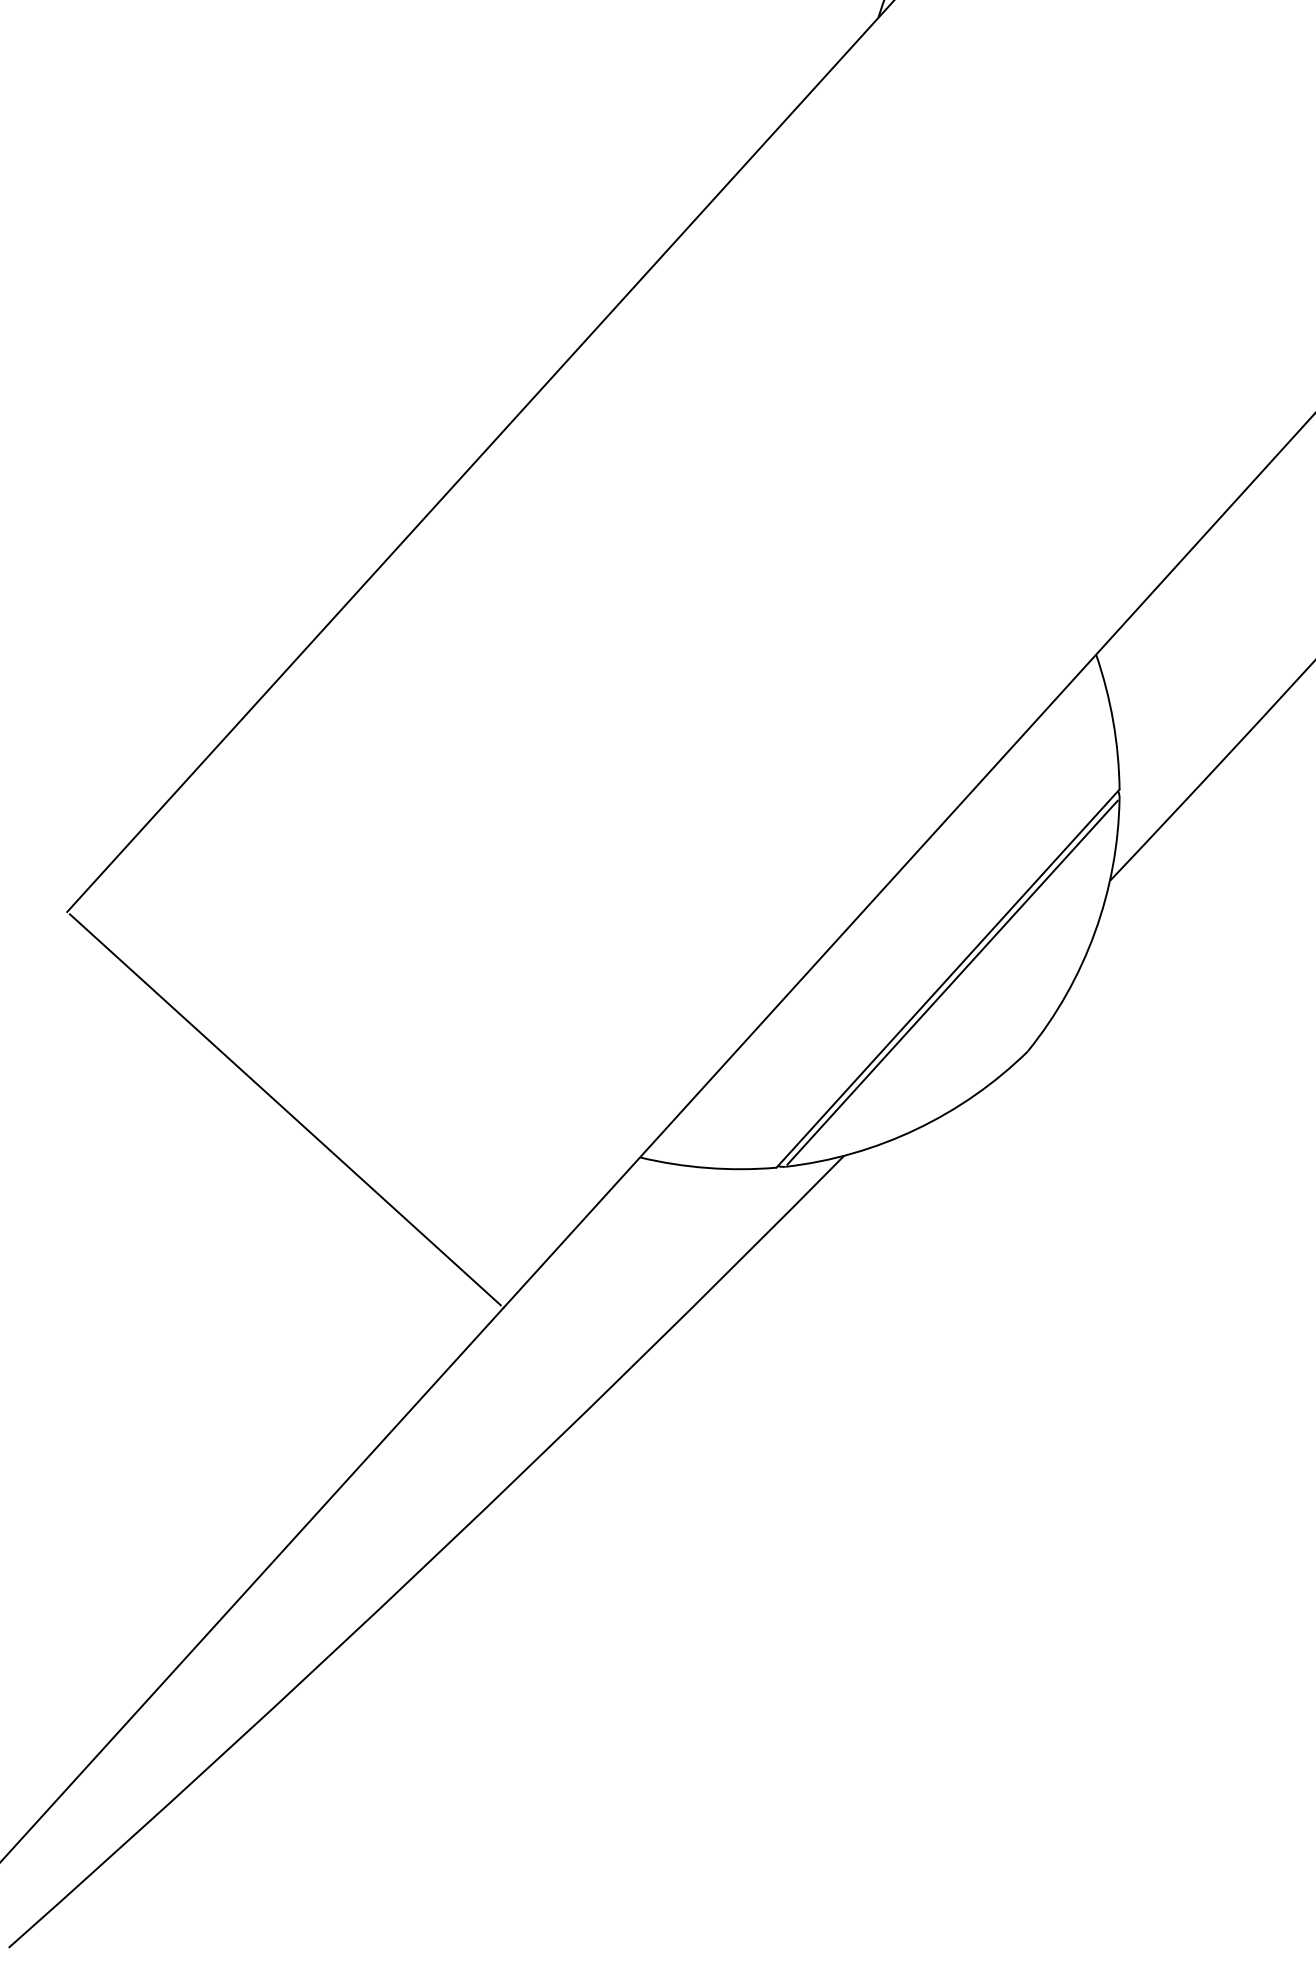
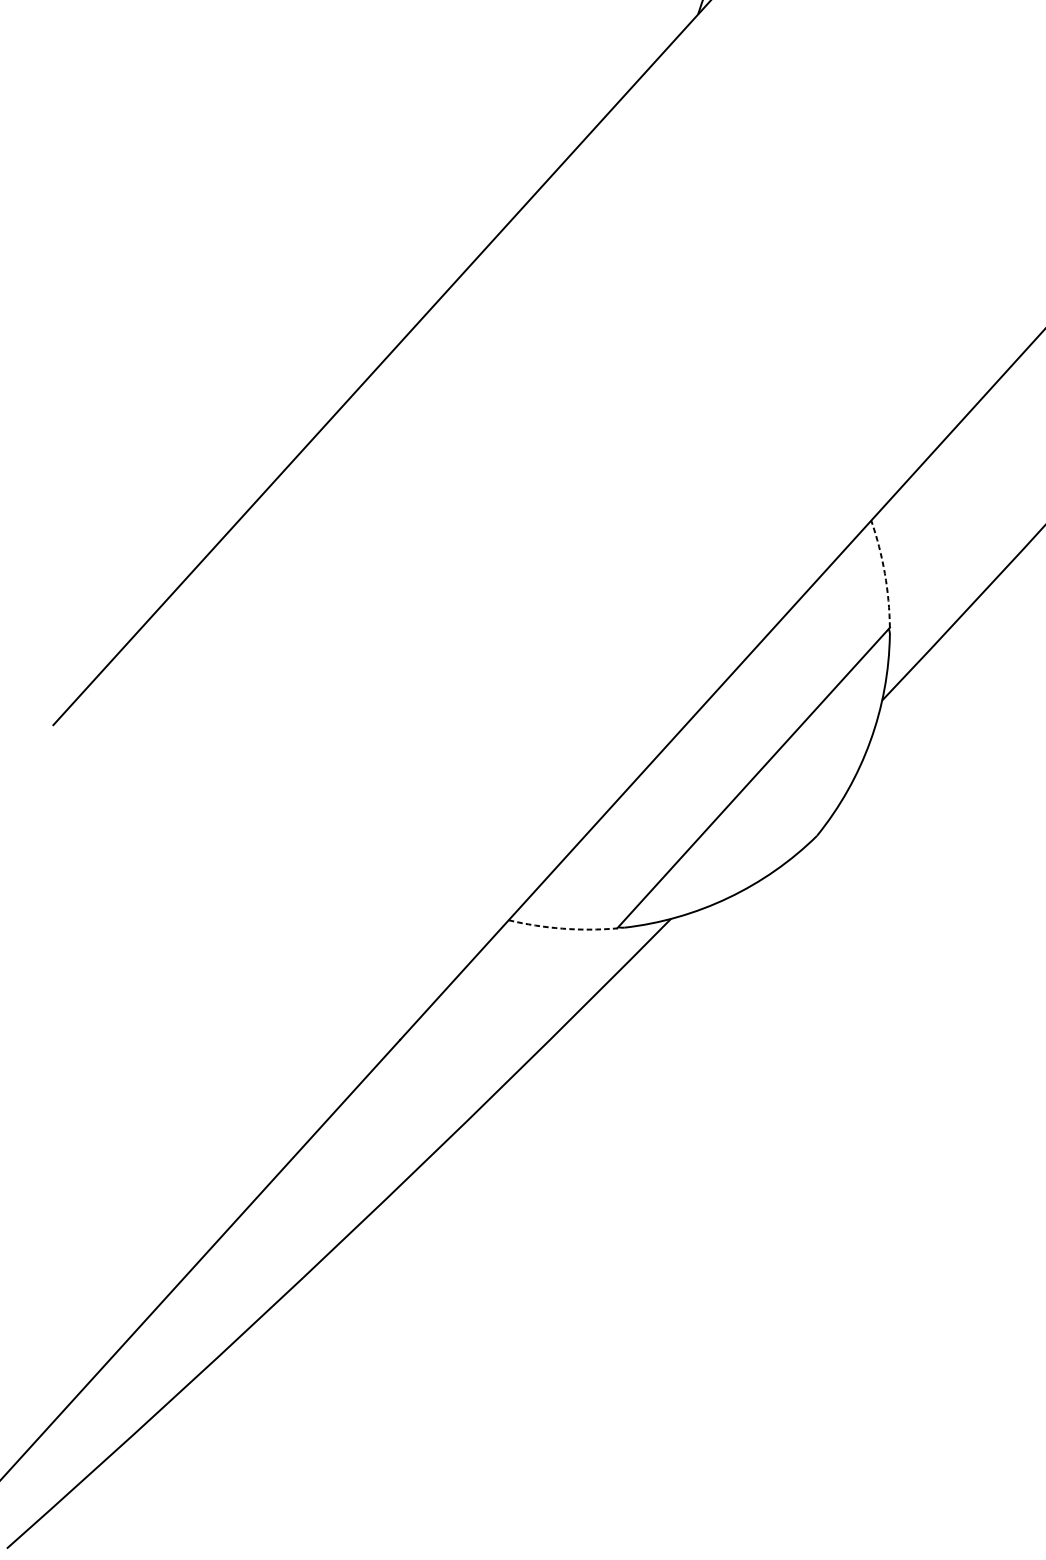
arc: (1113, 721) -> (885, 573), solid -> dashed
line: (952, 982) -> (757, 781), removed
line: (284, 1109) -> (226, 882), removed
arc: (707, 1168) -> (562, 929), solid -> dashed

